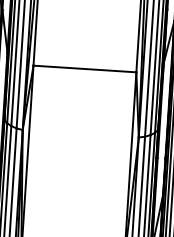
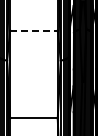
line: (84, 68) -> (33, 30), solid -> dashed

